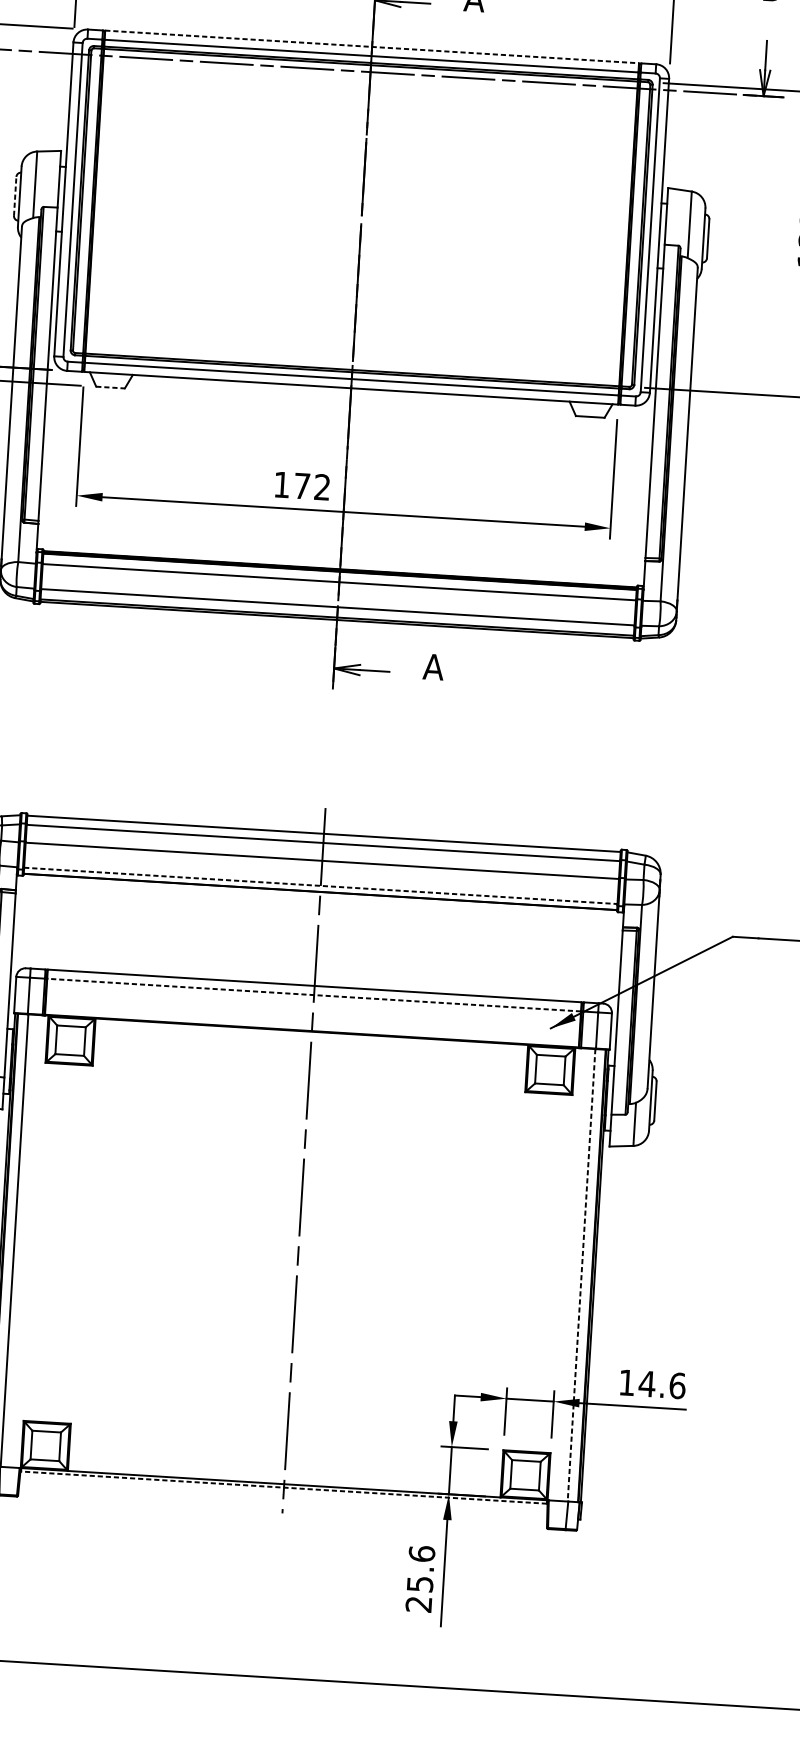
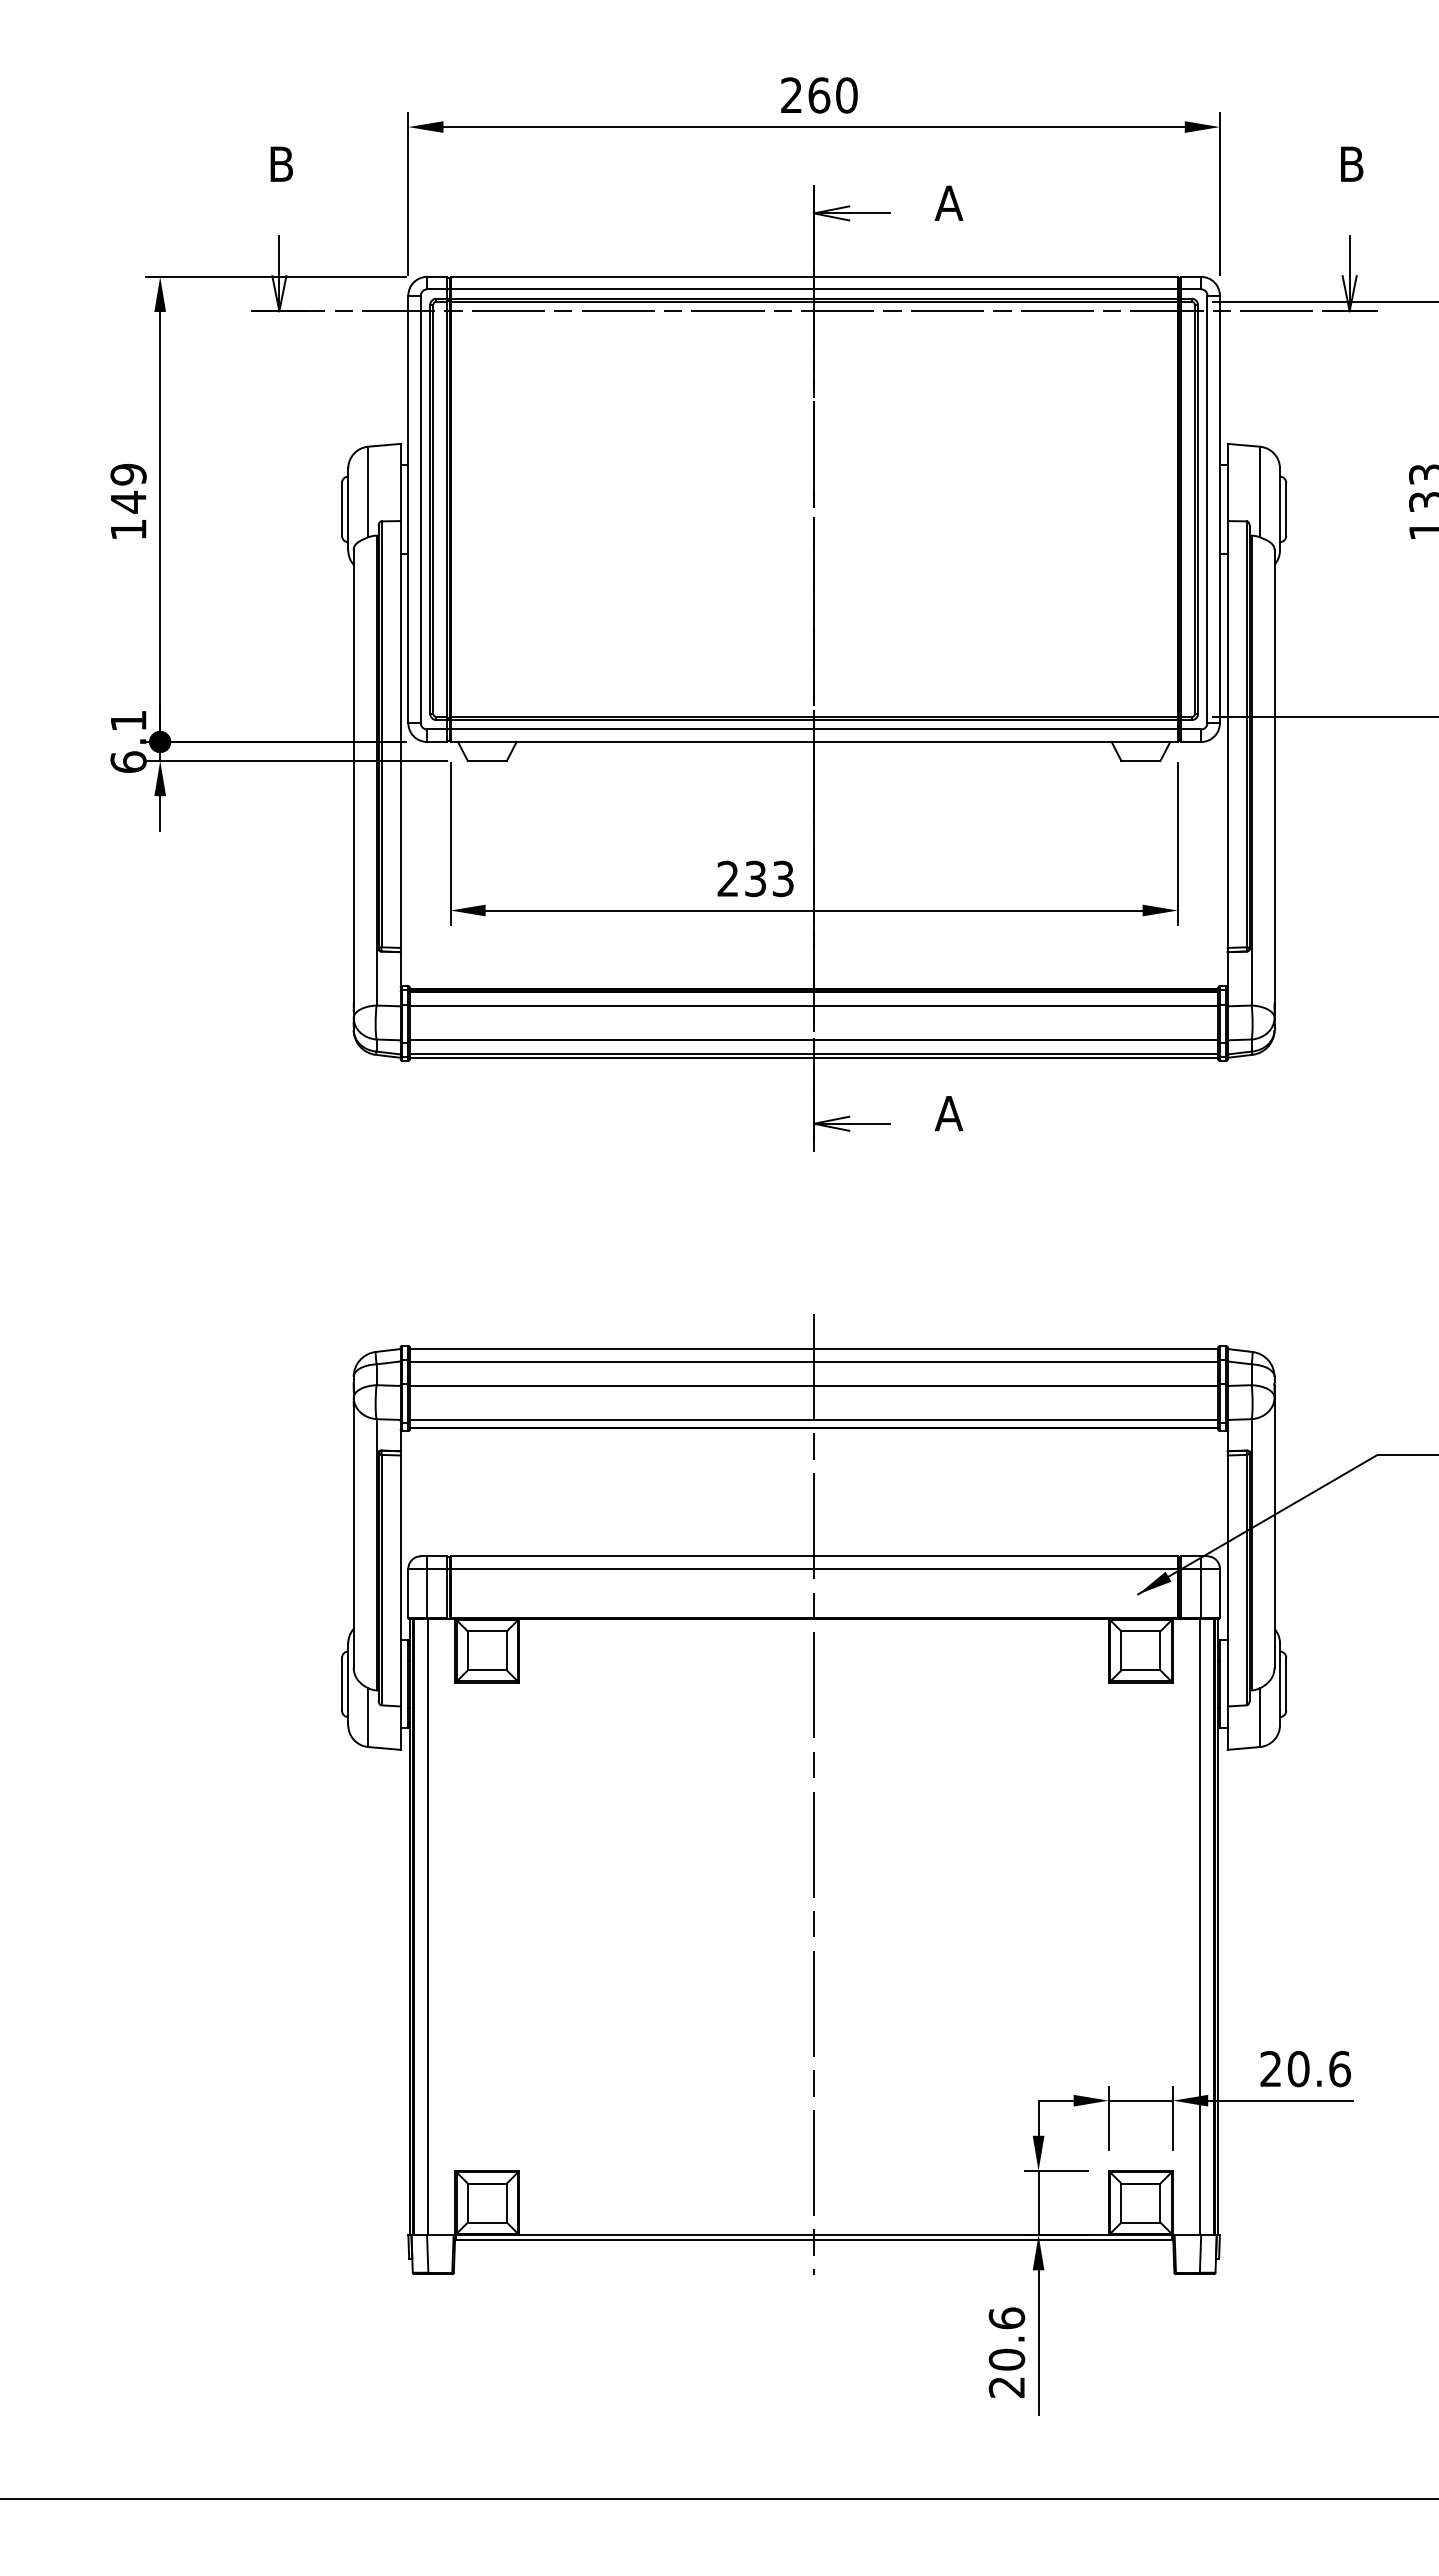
line: (372, 46) -> (814, 276), dashed -> solid
line: (15, 196) -> (342, 509), dashed -> solid
line: (110, 387) -> (487, 761), dashed -> solid
text: (302, 485) -> (755, 878), 172 -> 233
line: (321, 886) -> (814, 1420), dashed -> solid
line: (314, 994) -> (814, 1568), dashed -> solid
line: (581, 1275) -> (1200, 1927), dashed -> solid
text: (636, 1383) -> (1284, 2069), 14.6 -> 20.6
line: (283, 1487) -> (813, 2239), dashed -> solid
text: (419, 1584) -> (1006, 2359), 25.6 -> 20.6

